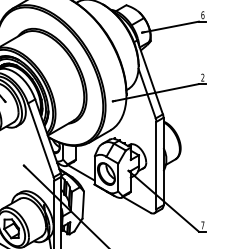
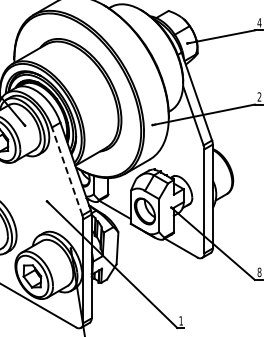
text: (202, 14) -> (259, 22), 6 -> 4
line: (41, 139) -> (67, 170), solid -> dashed
text: (202, 225) -> (259, 272), 7 -> 8

